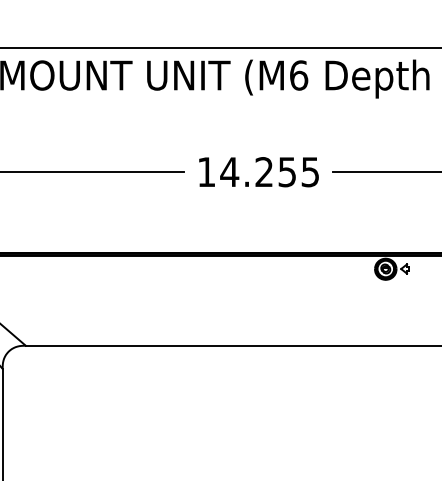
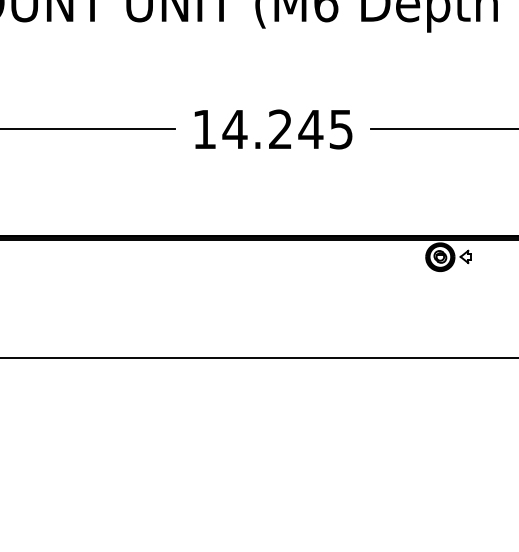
text: (286, 172) -> (309, 129), 14.255 -> 14.245

